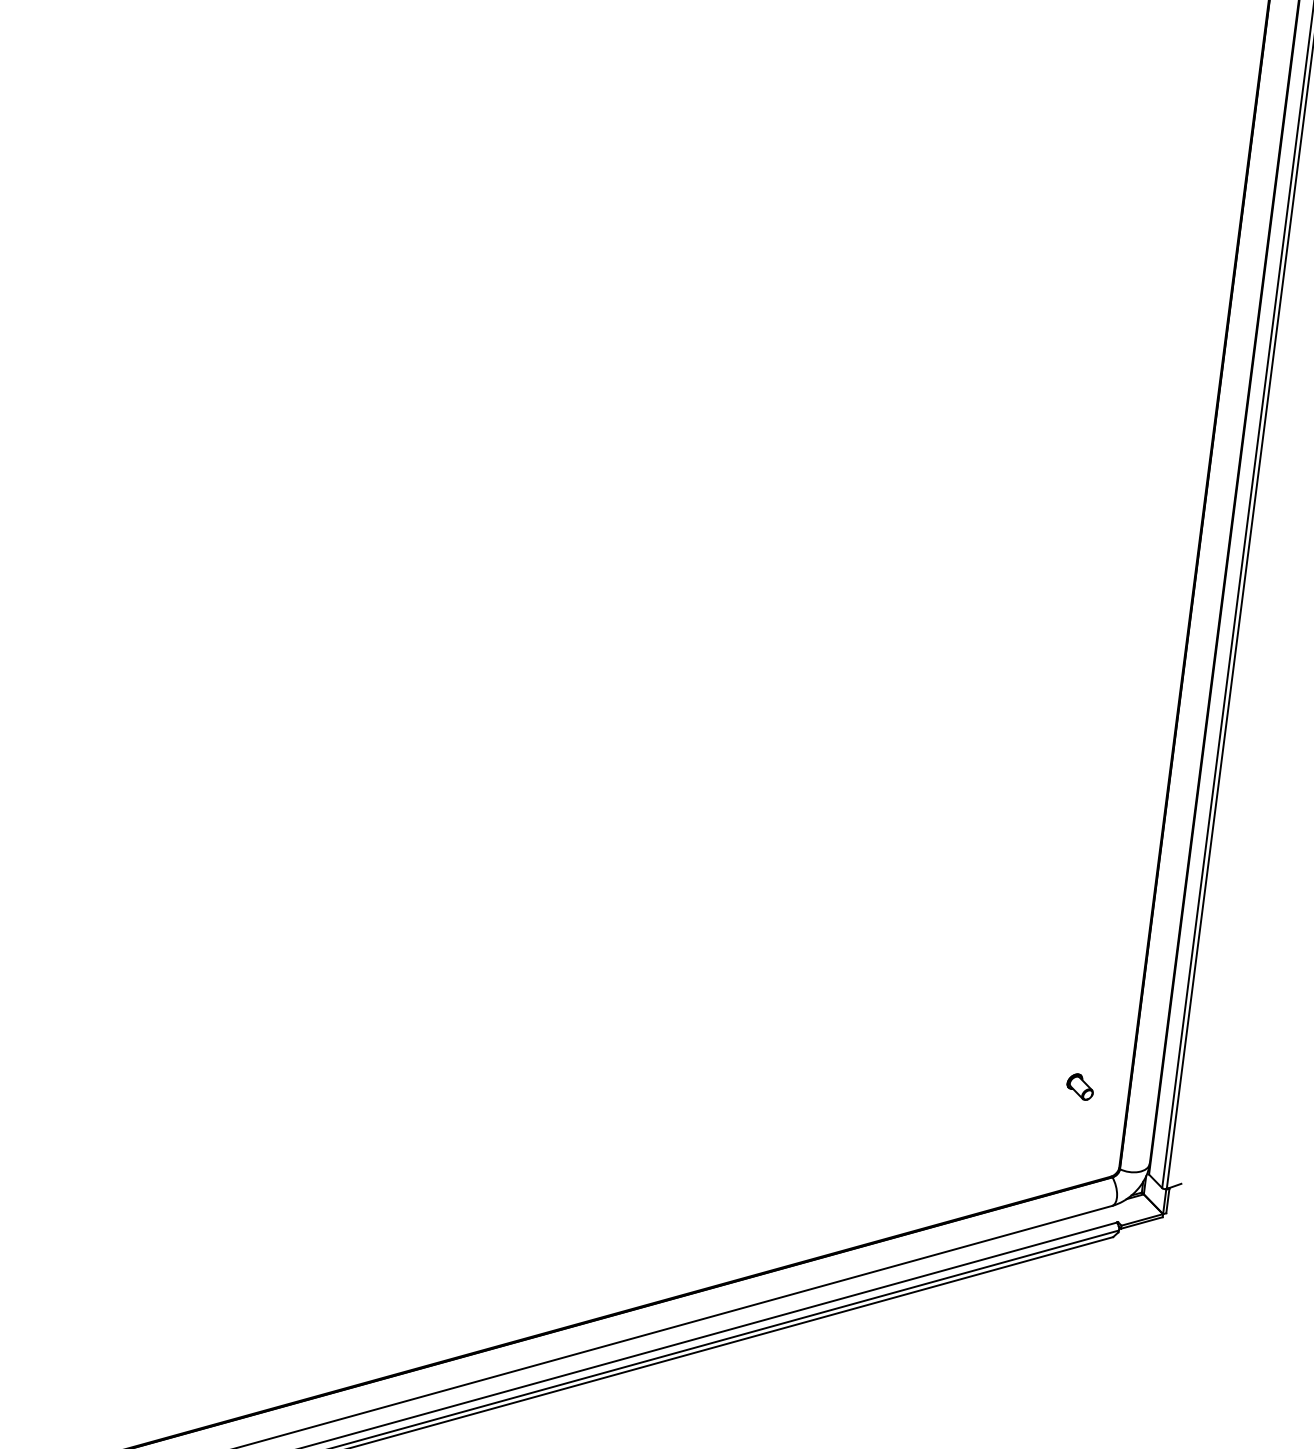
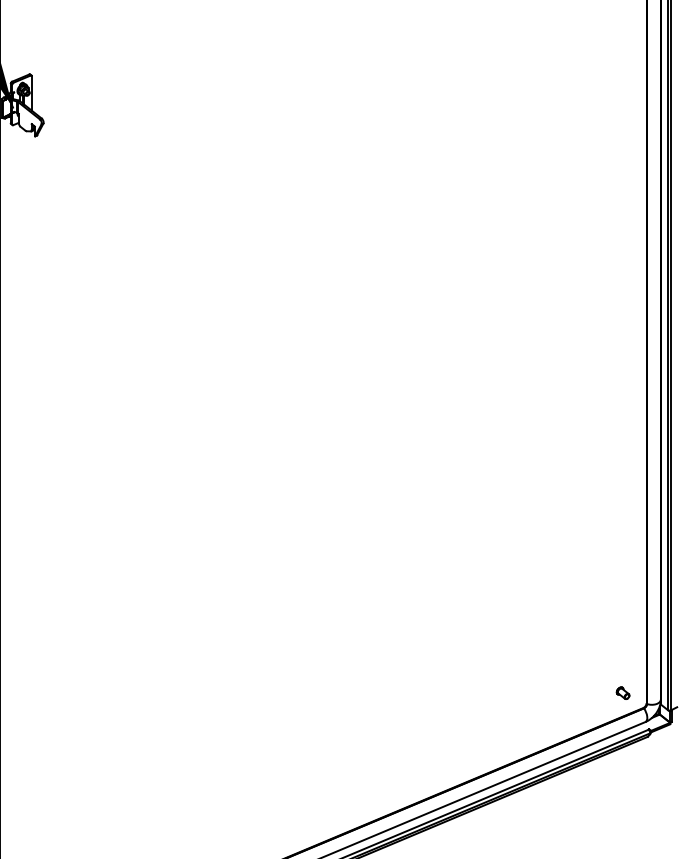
part: (1079, 1085) -> (622, 692), moved

